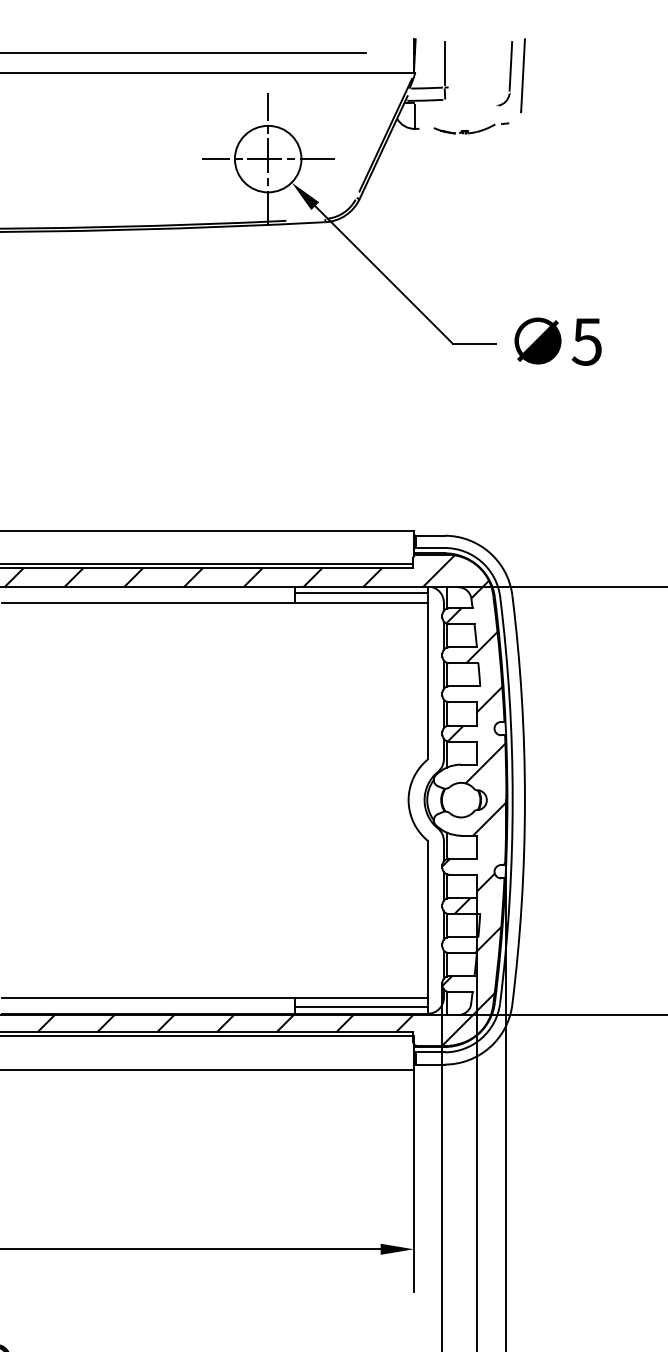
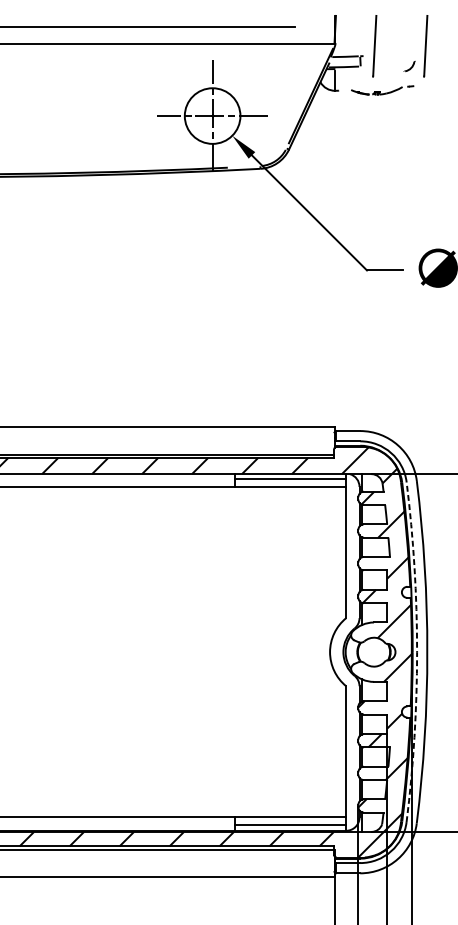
line: (444, 63) -> (360, 36), removed
line: (510, 66) -> (415, 38), removed
line: (461, 75) -> (374, 46), added
arc: (512, 800) -> (416, 652), solid -> dashed

